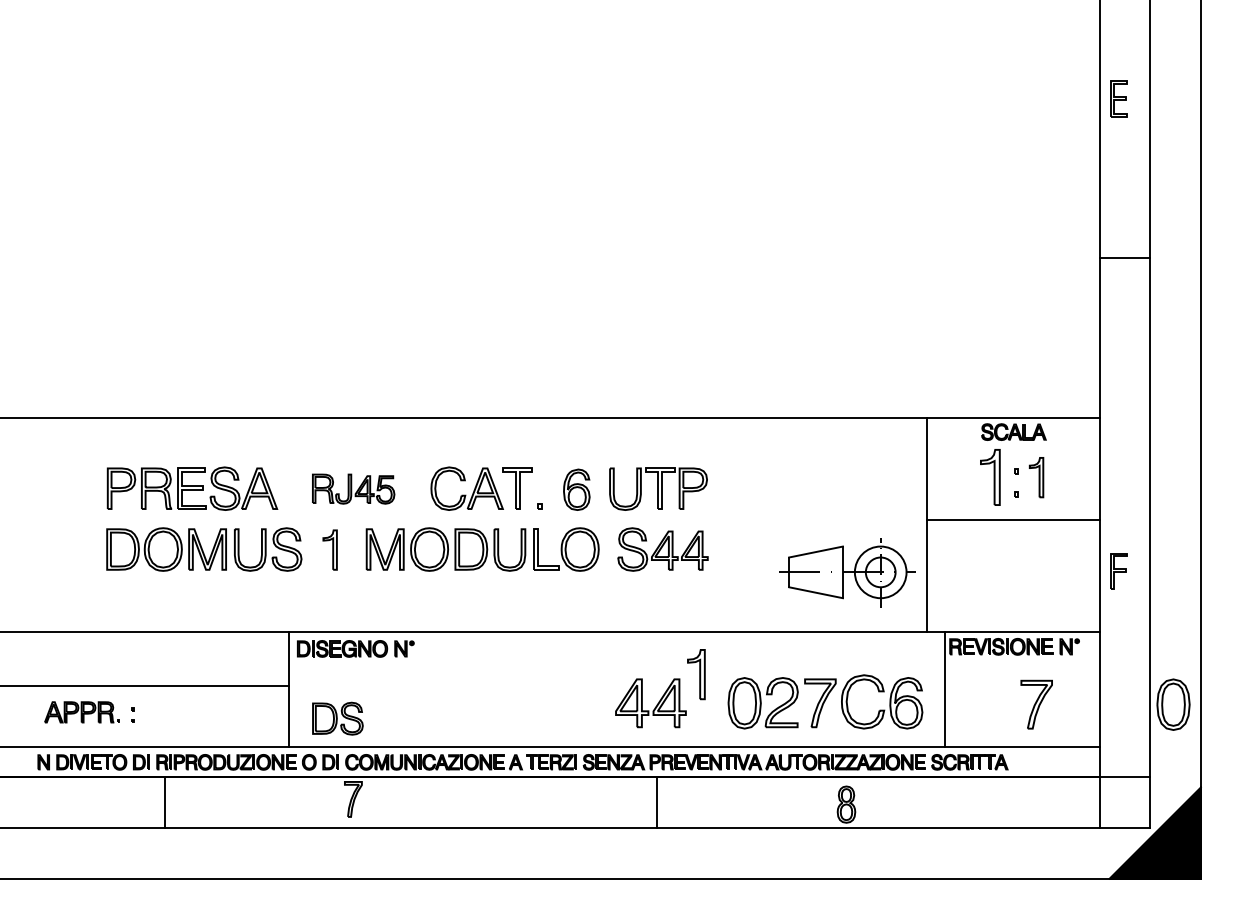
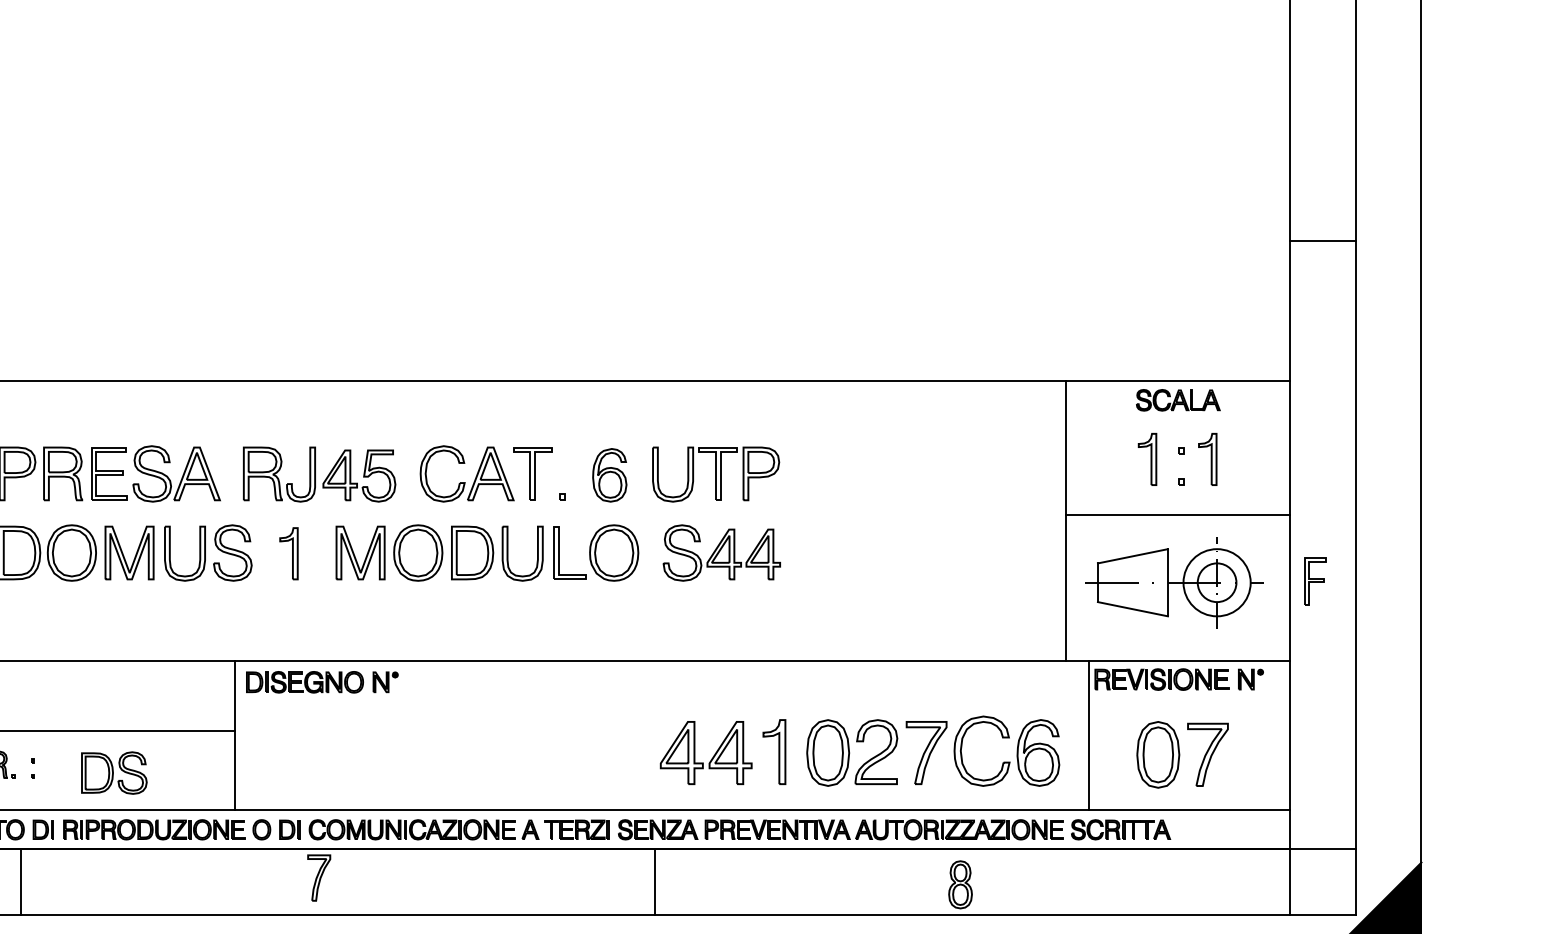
line: (1124, 258) -> (1322, 240), moved
part: (989, 477) -> (1146, 459), size x0.71
part: (353, 488) -> (319, 473), size x1.43
part: (847, 572) -> (1173, 582), moved
part: (696, 674) -> (774, 751), moved
part: (1173, 704) -> (1158, 754), moved
part: (337, 718) -> (113, 772), moved
line: (164, 802) -> (20, 882), moved
line: (656, 802) -> (654, 882), moved

